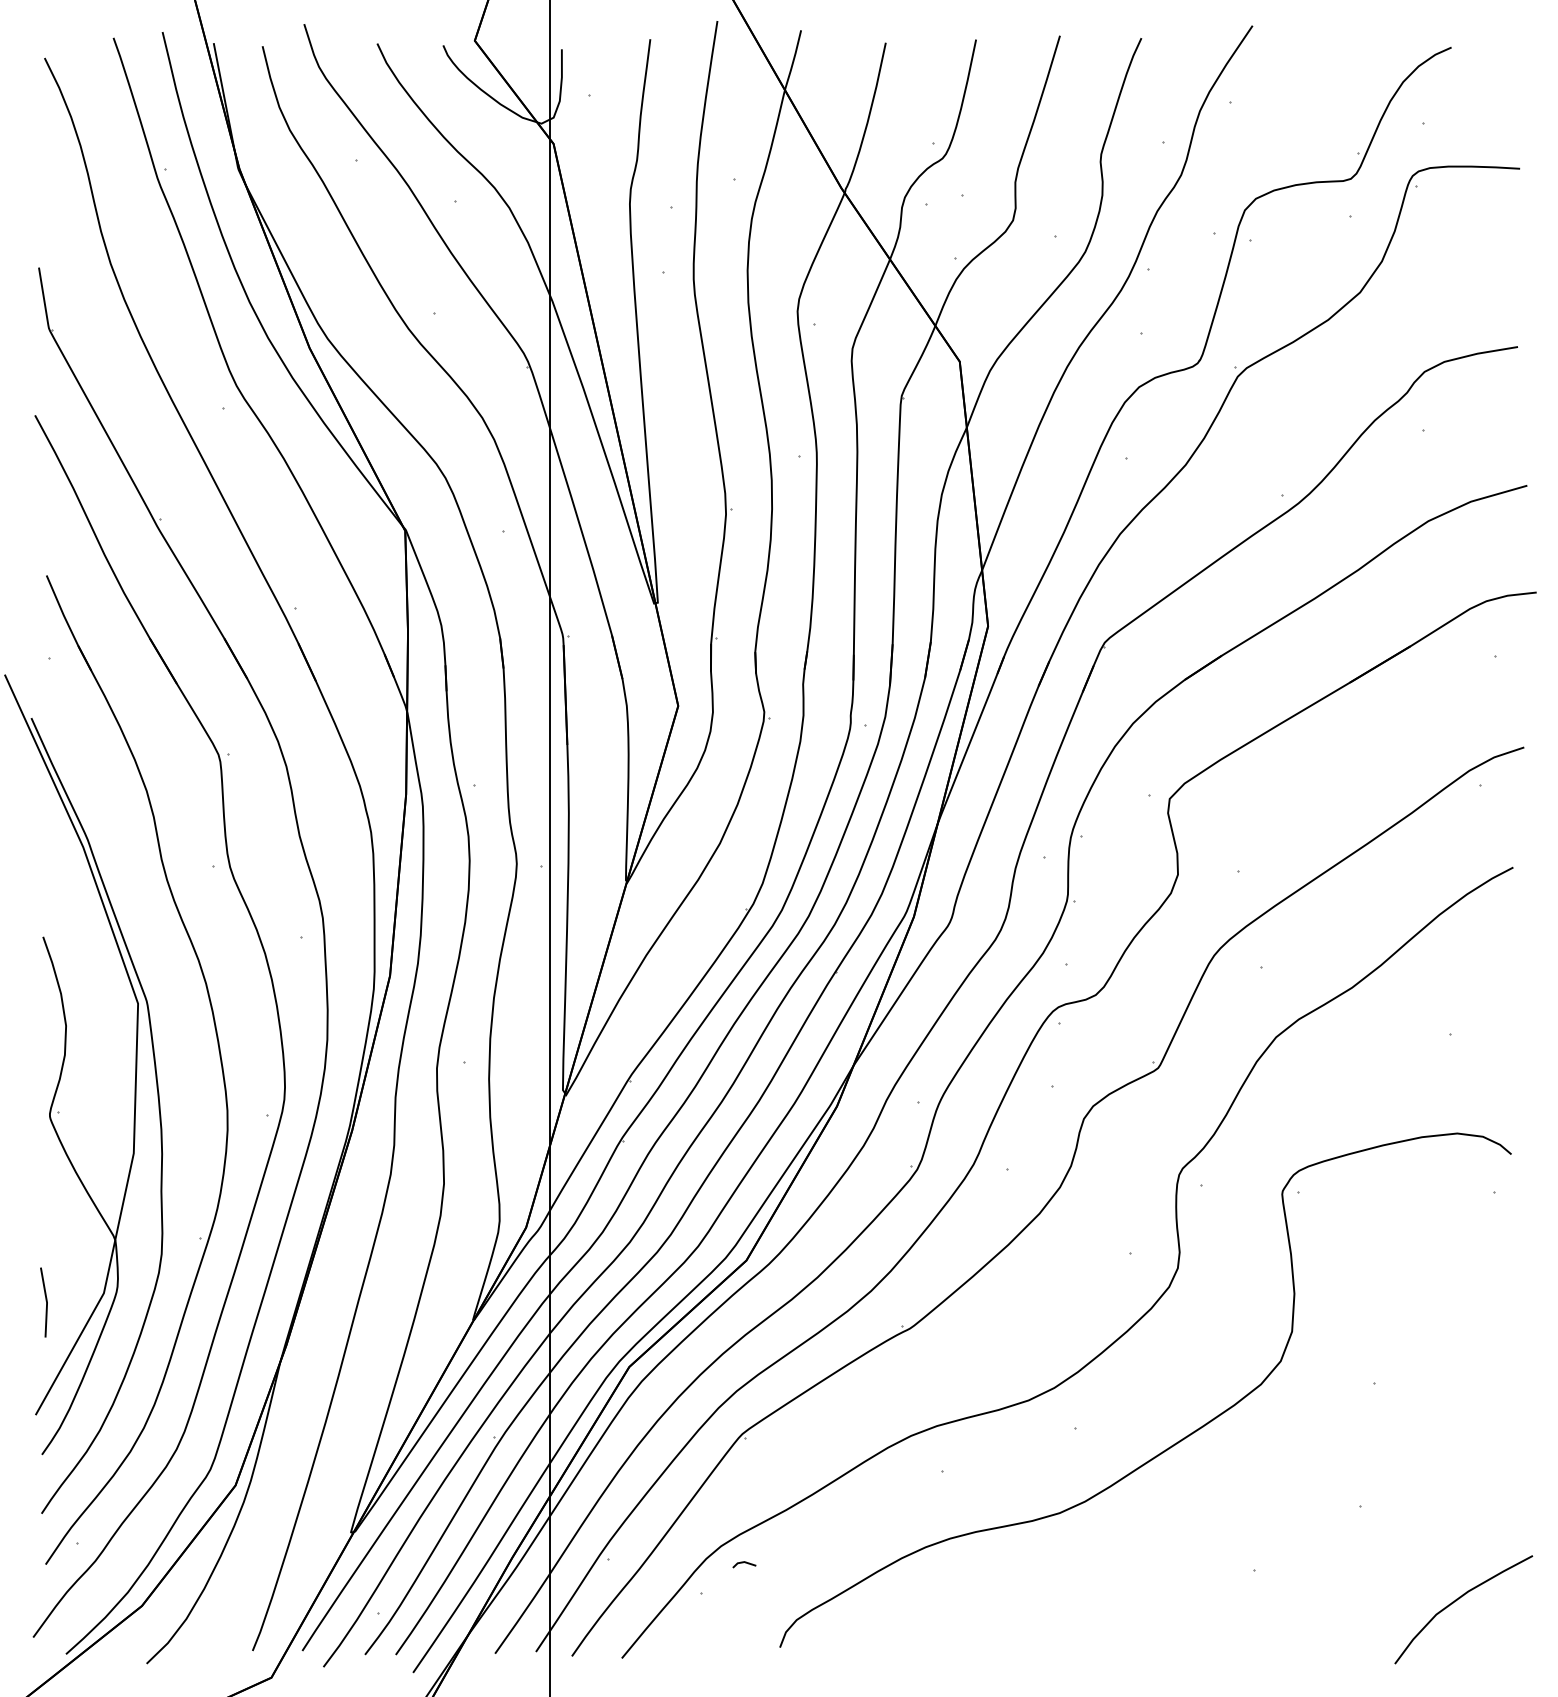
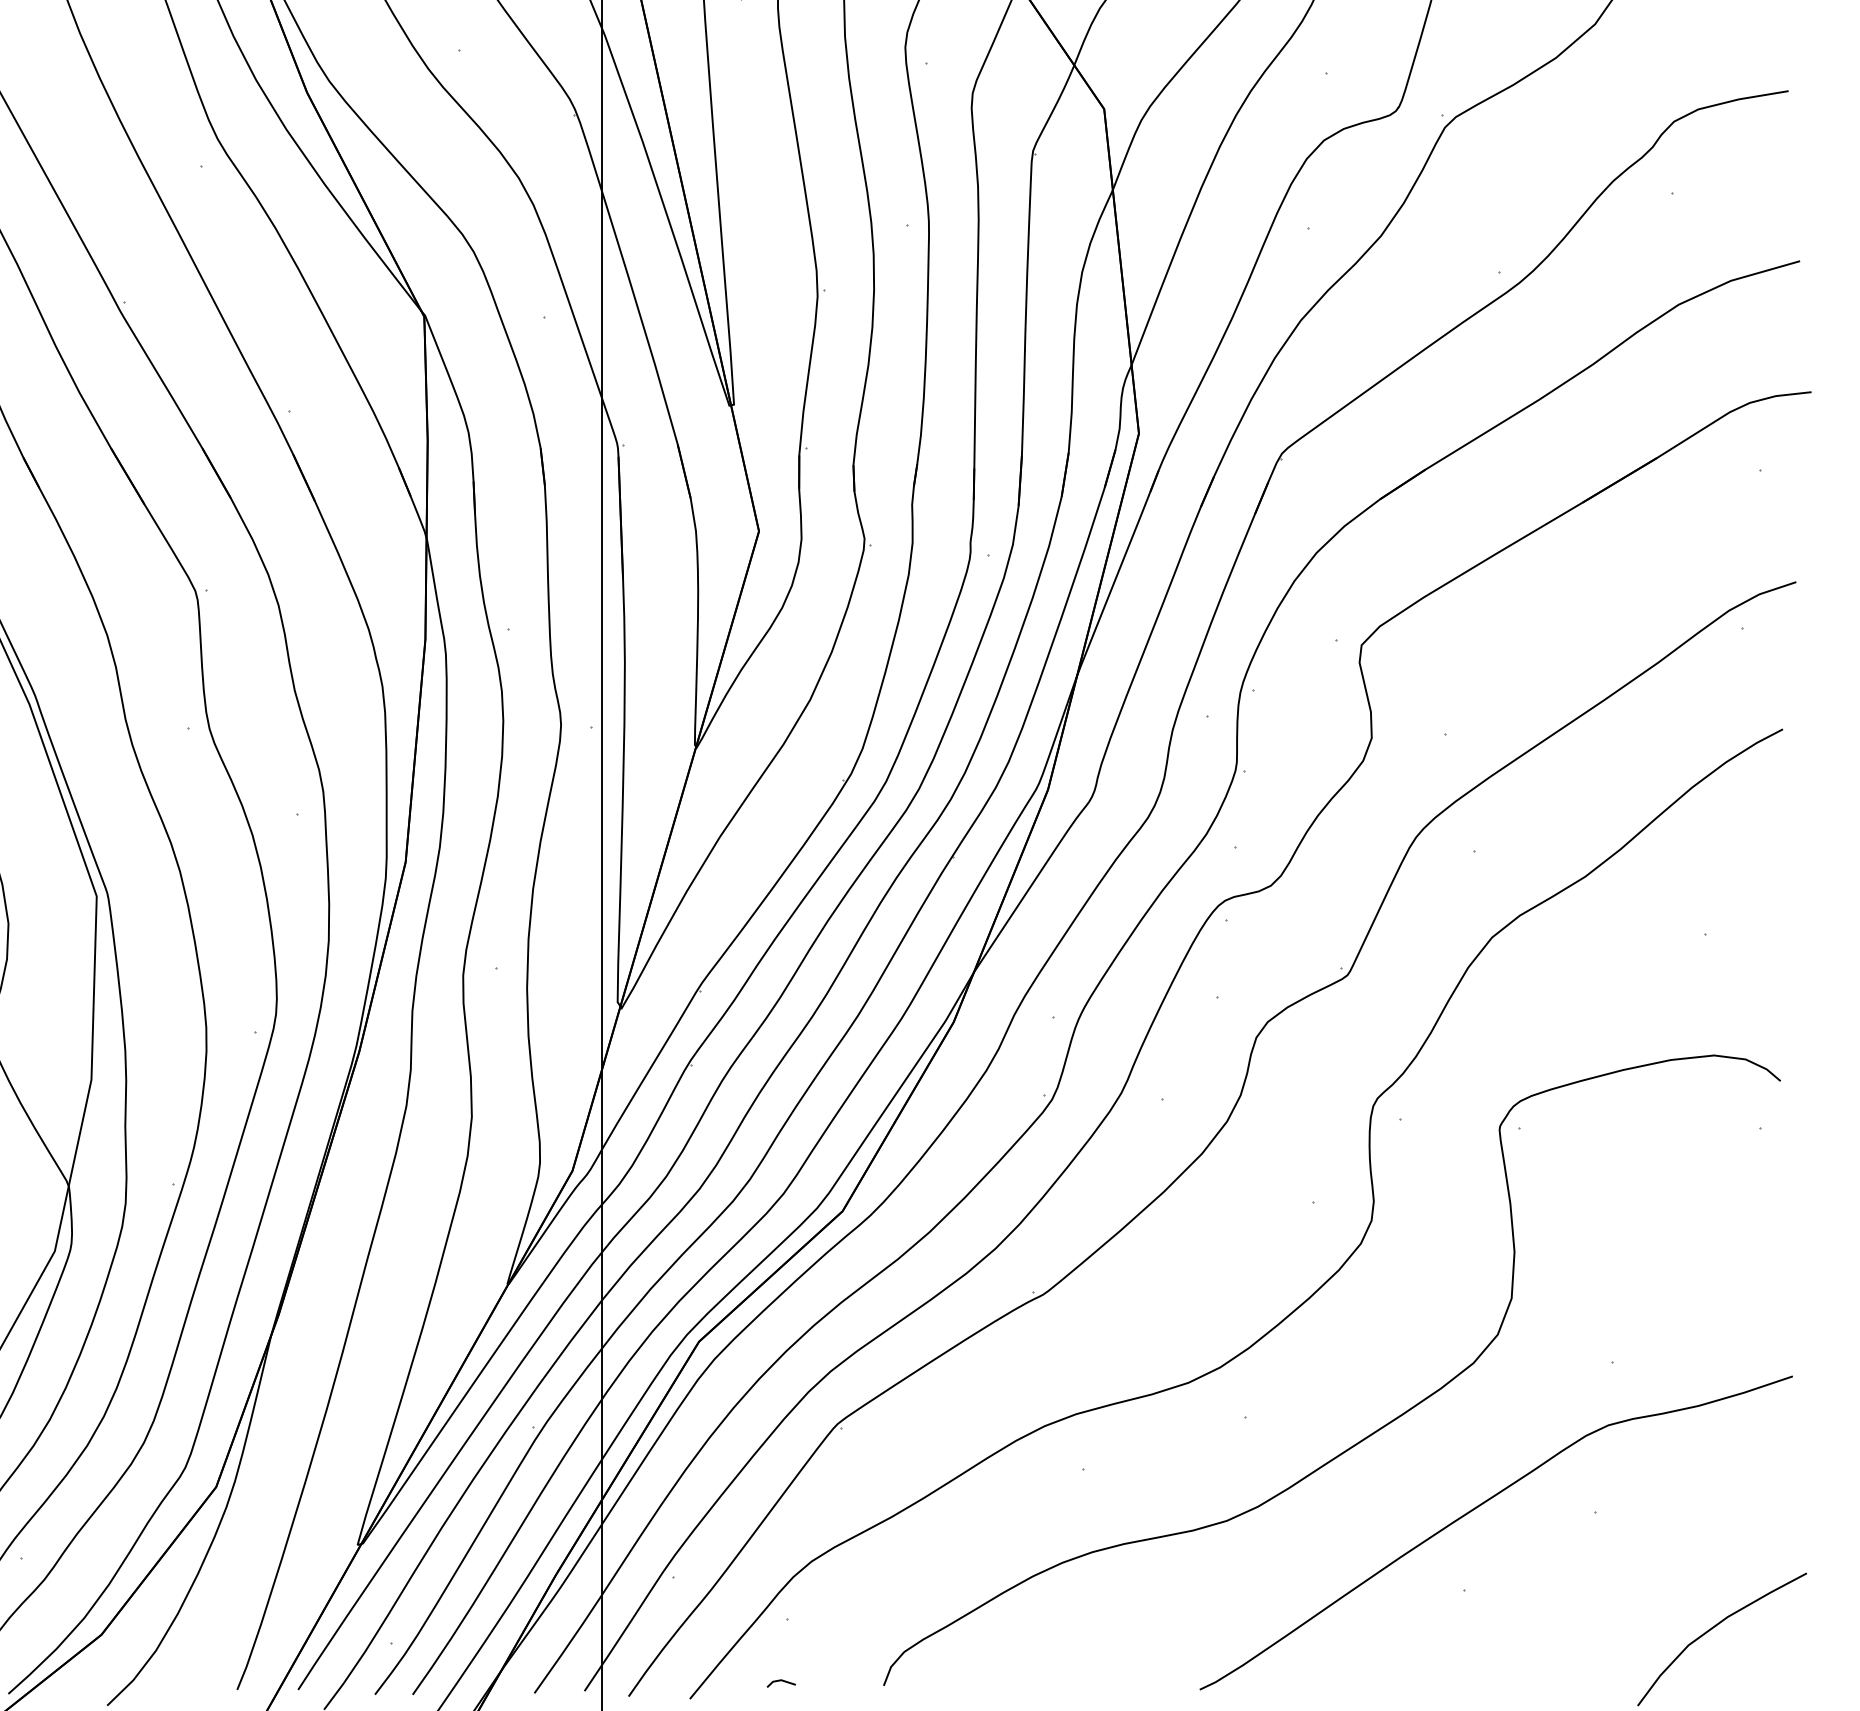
curve: (1266, 1501) -> (1480, 1506), added
line: (743, 1563) -> (780, 1682), moved

